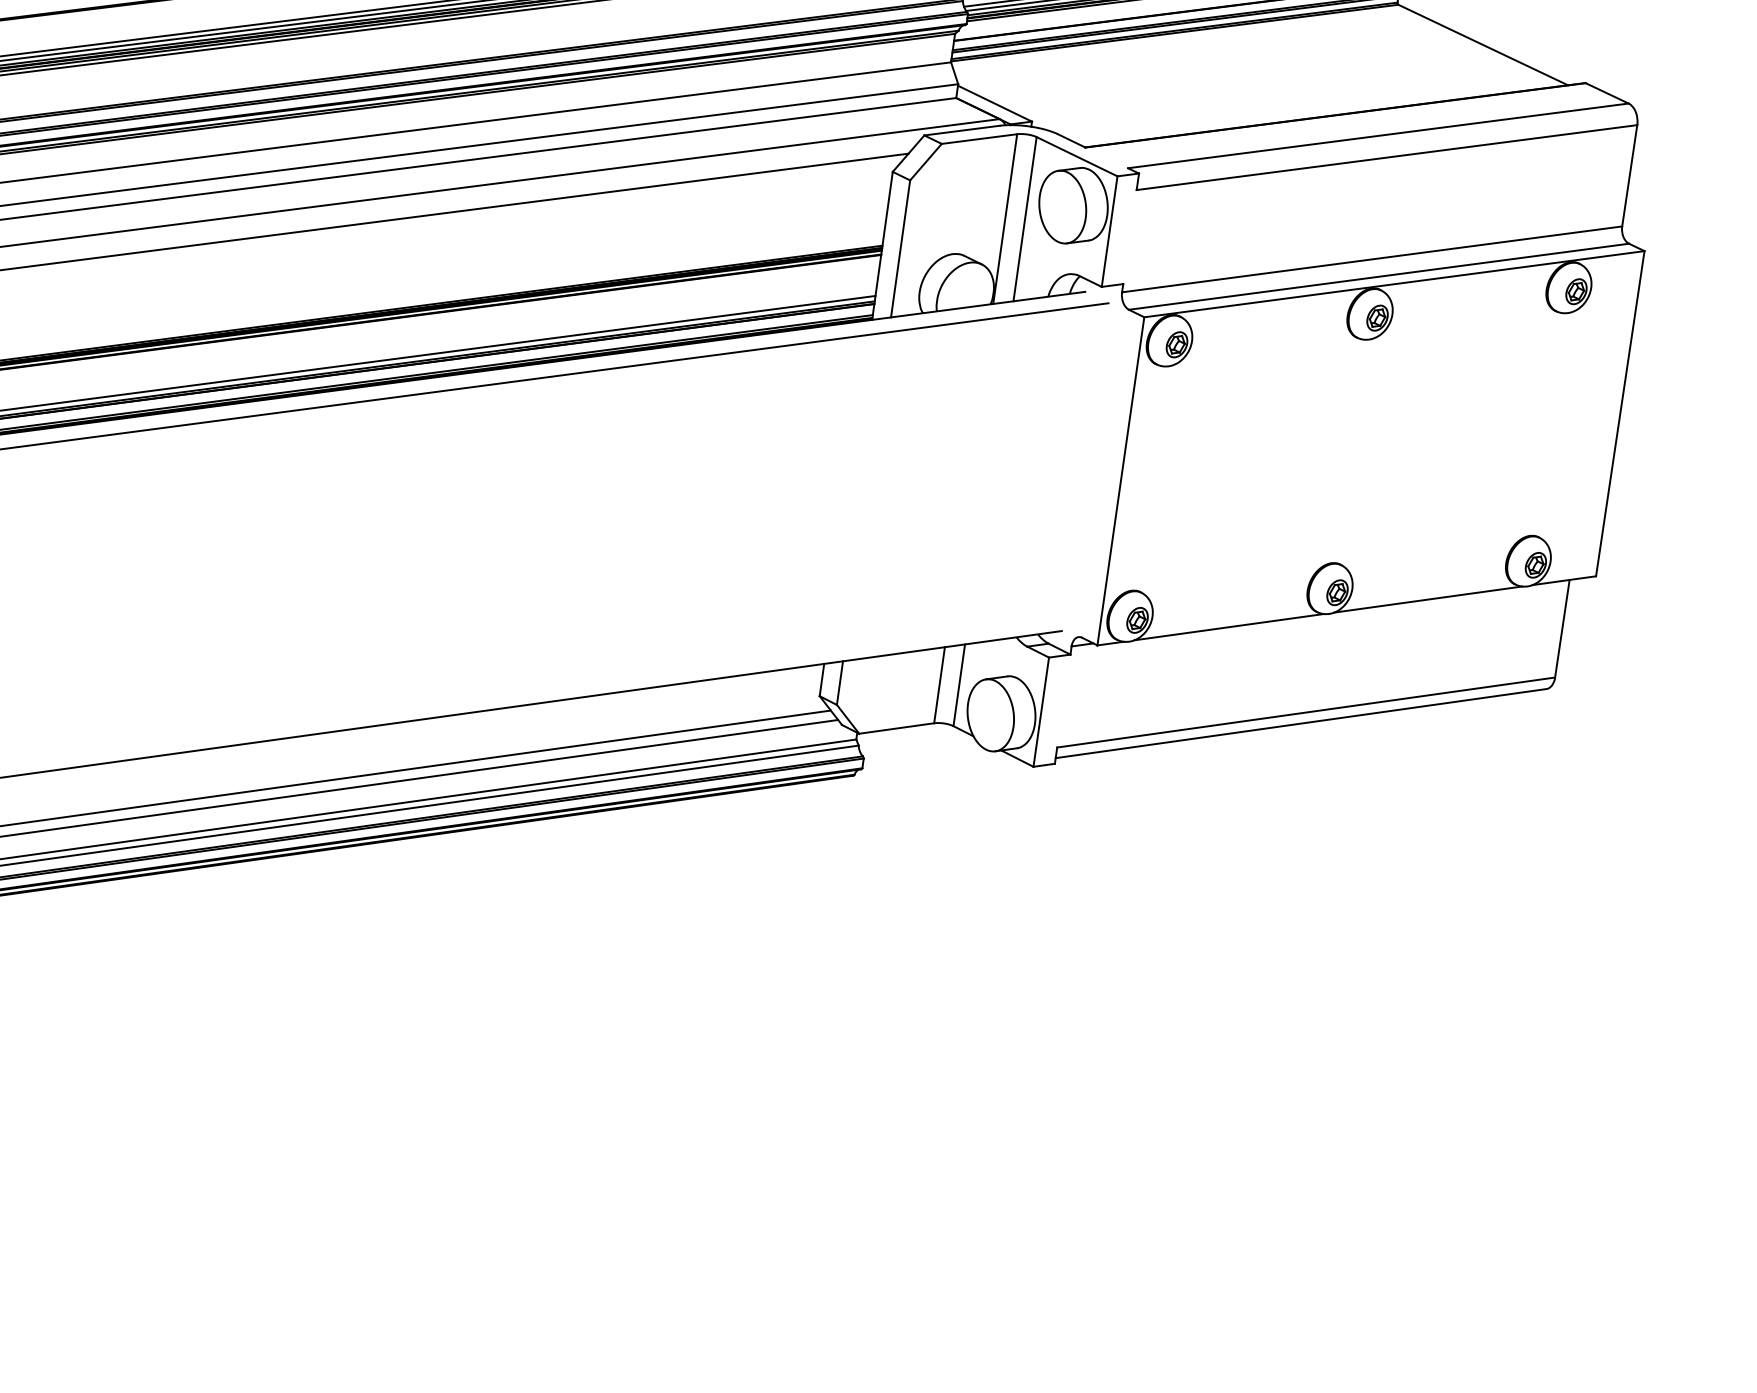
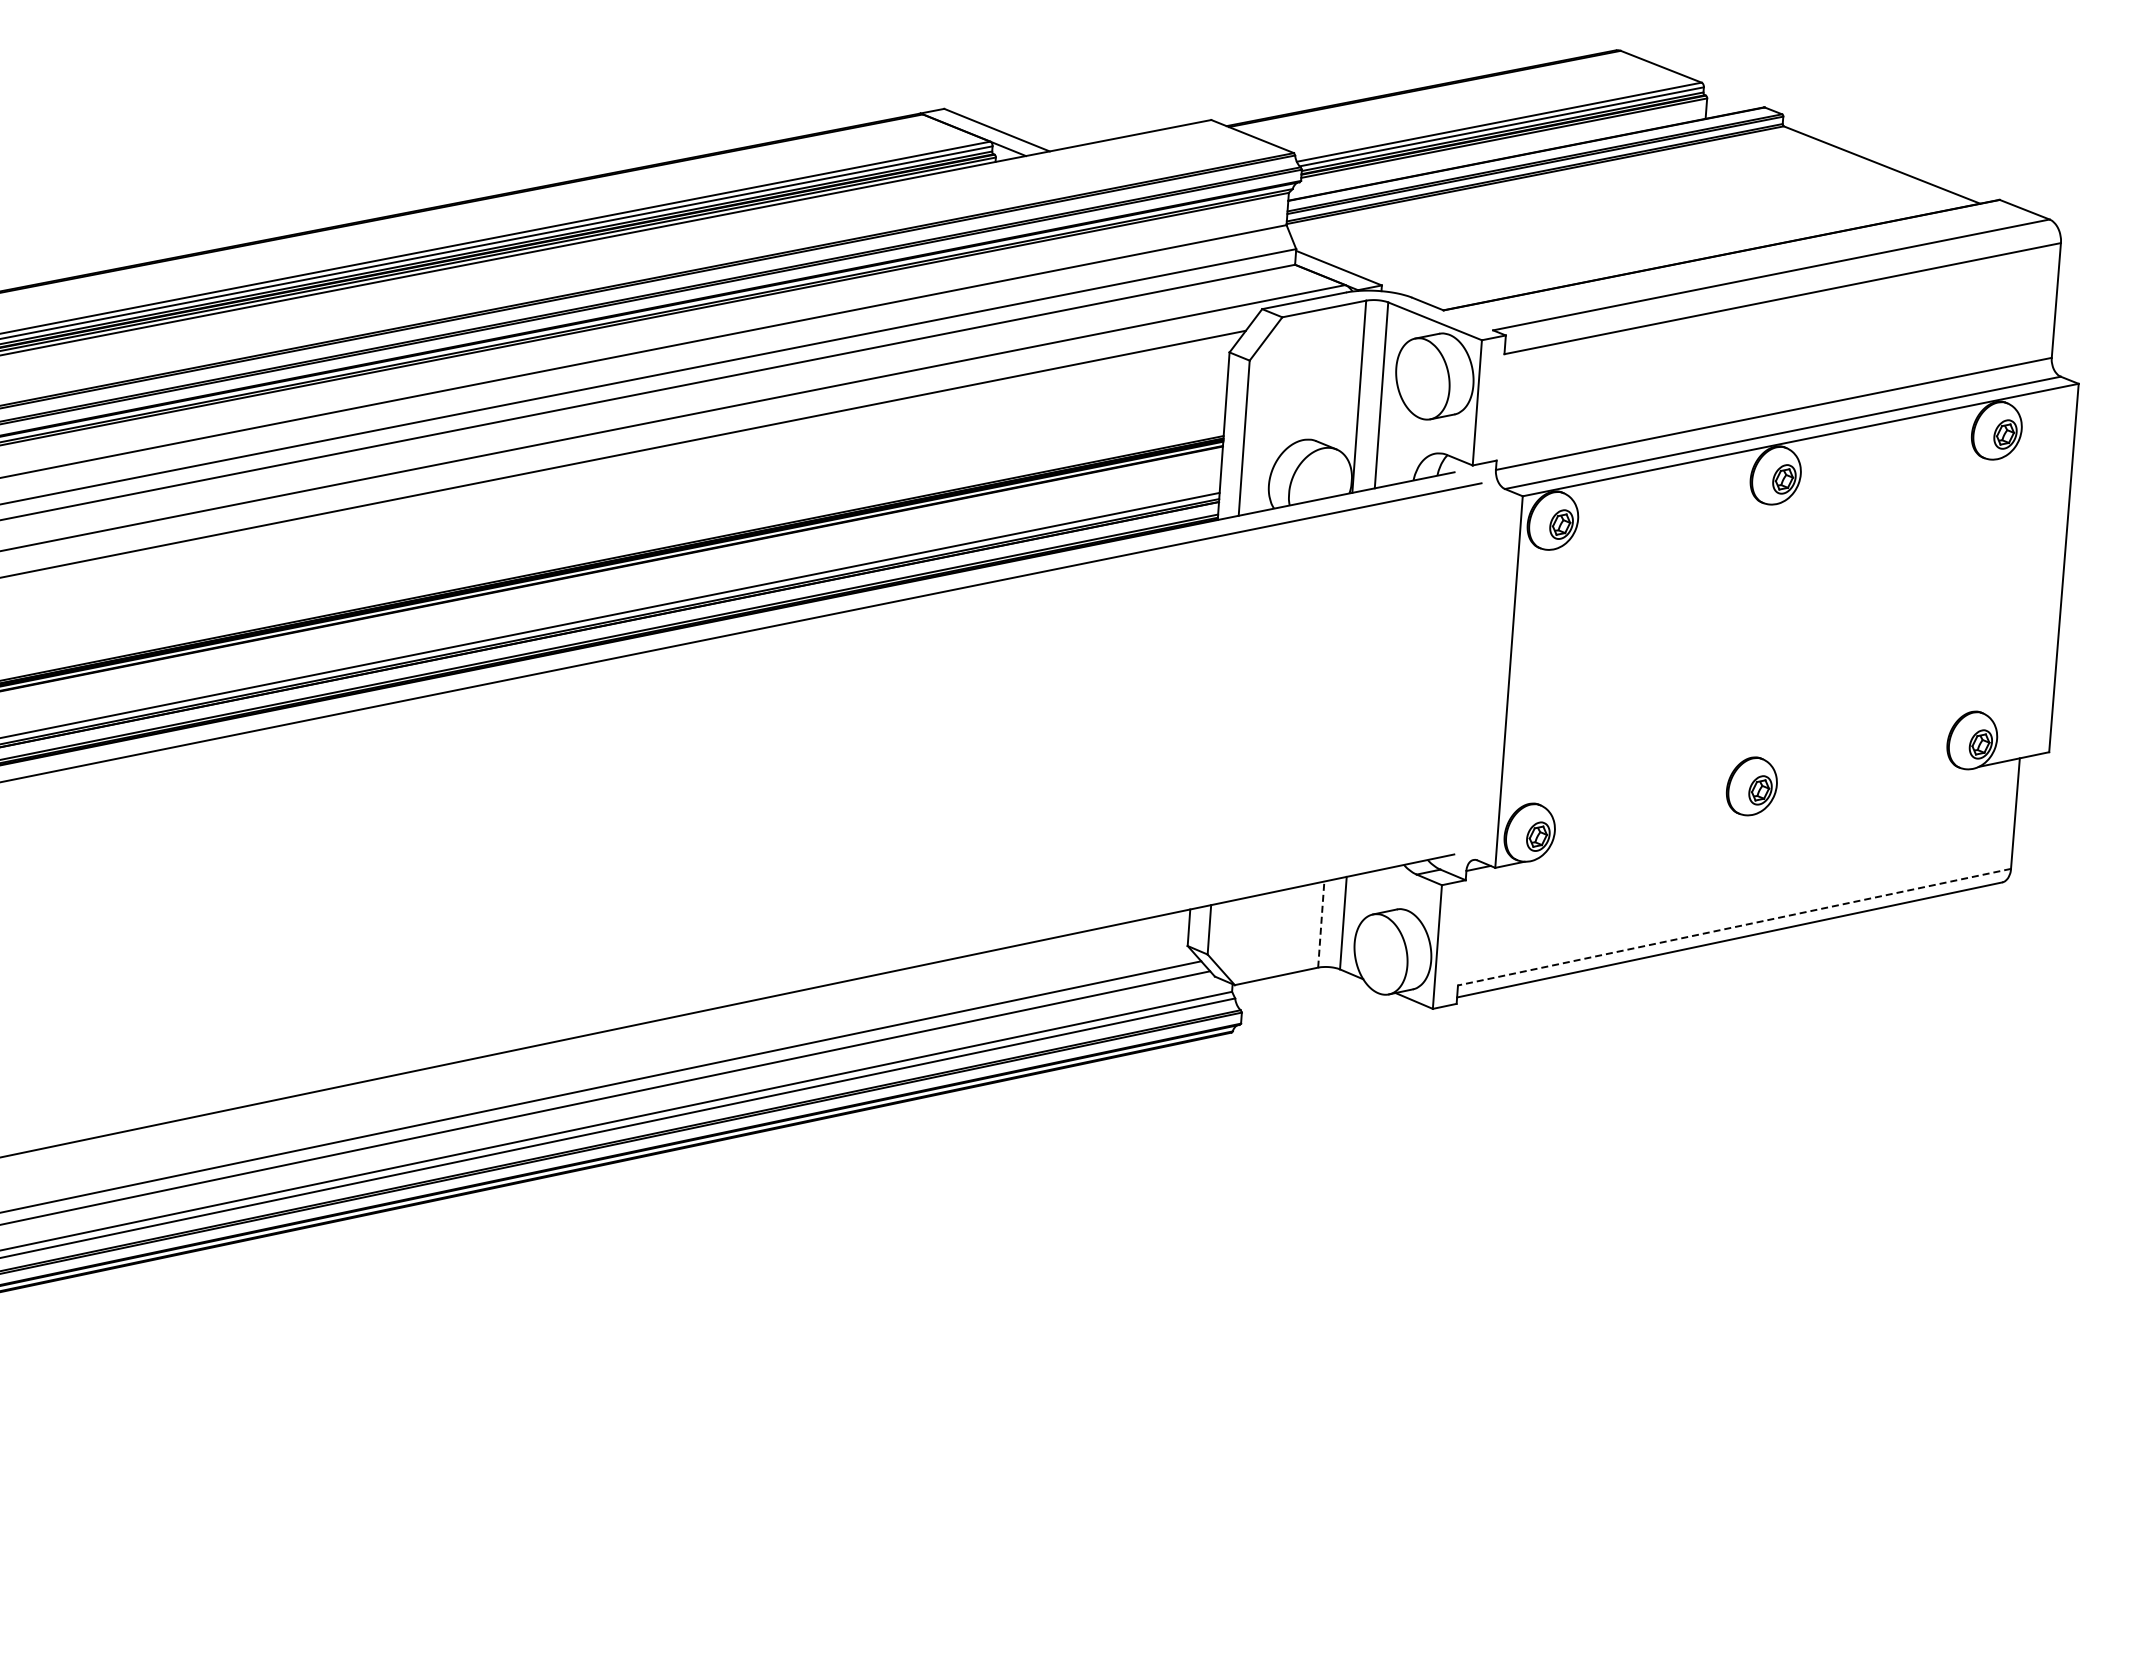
line: (1428, 598) -> (1862, 790), removed
line: (1229, 627) -> (1641, 837), removed
line: (939, 685) -> (1321, 924), solid -> dashed
line: (1306, 712) -> (1734, 927), solid -> dashed

